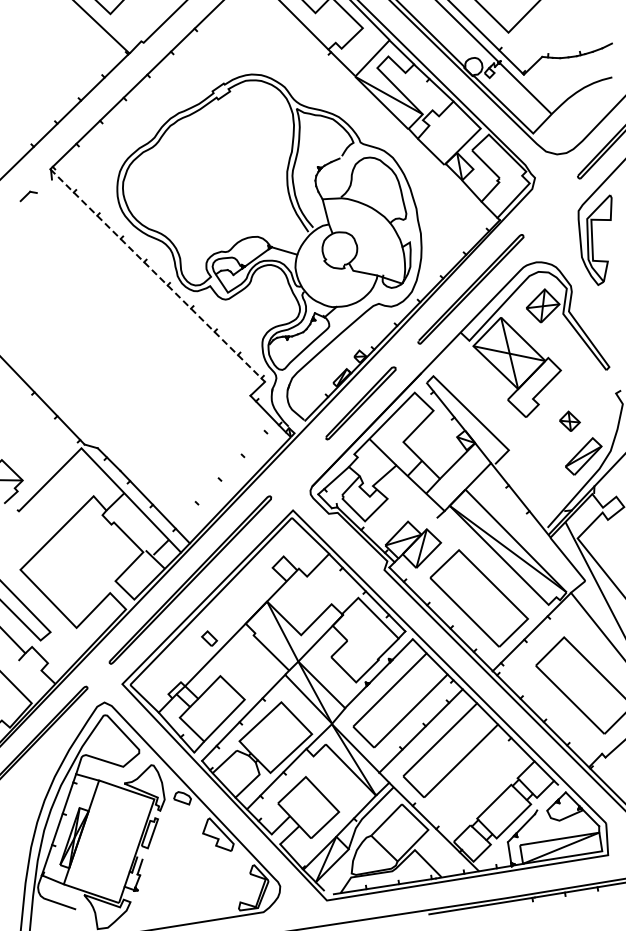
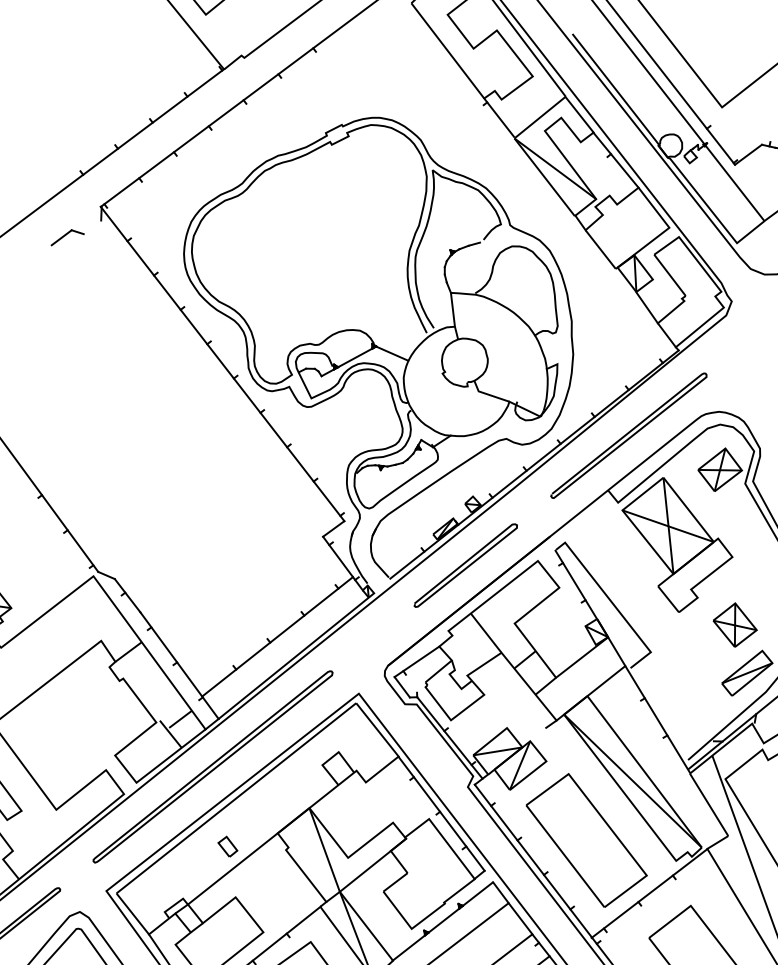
part: (28, 196) -> (67, 238), size x1.43
line: (158, 275) -> (223, 364), dashed -> solid
part: (569, 421) -> (734, 625), size x1.67
line: (226, 475) -> (278, 636), added

